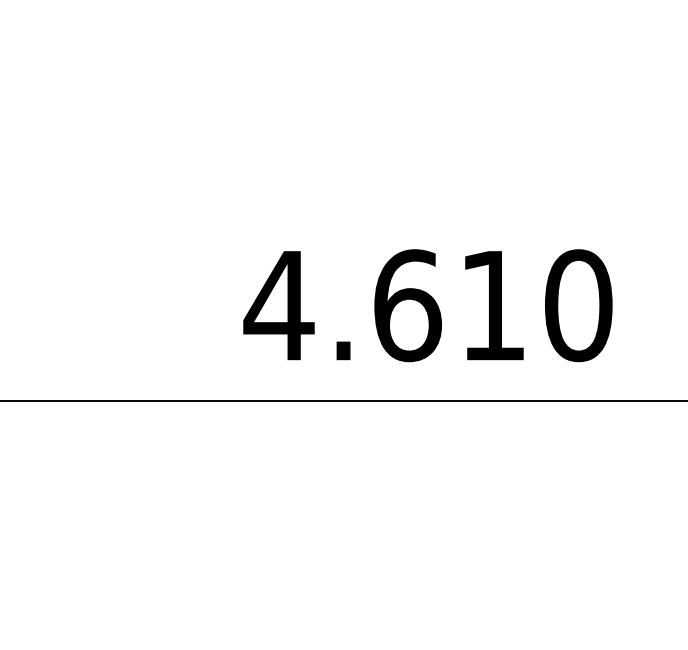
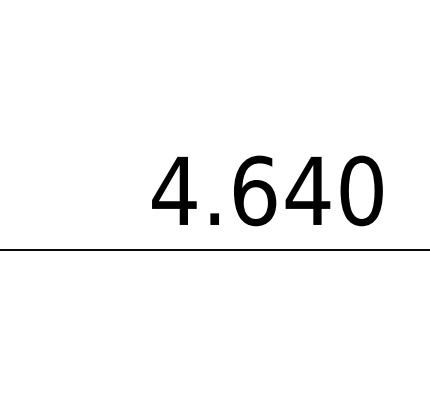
text: (492, 304) -> (307, 190), 4.610 -> 4.640

